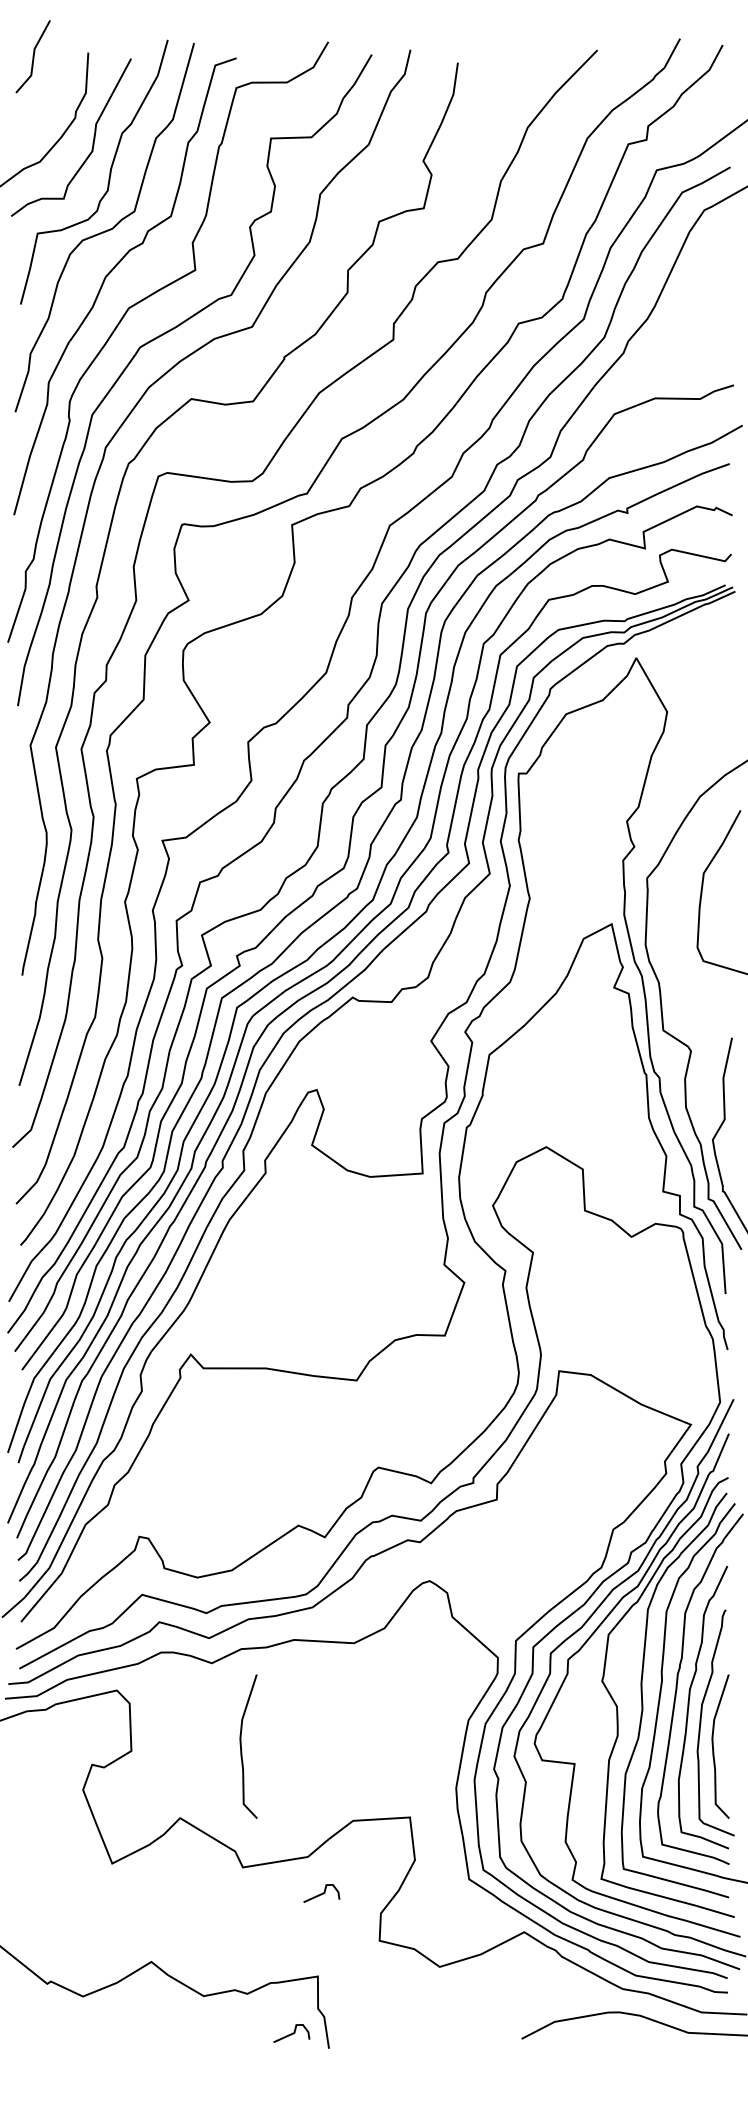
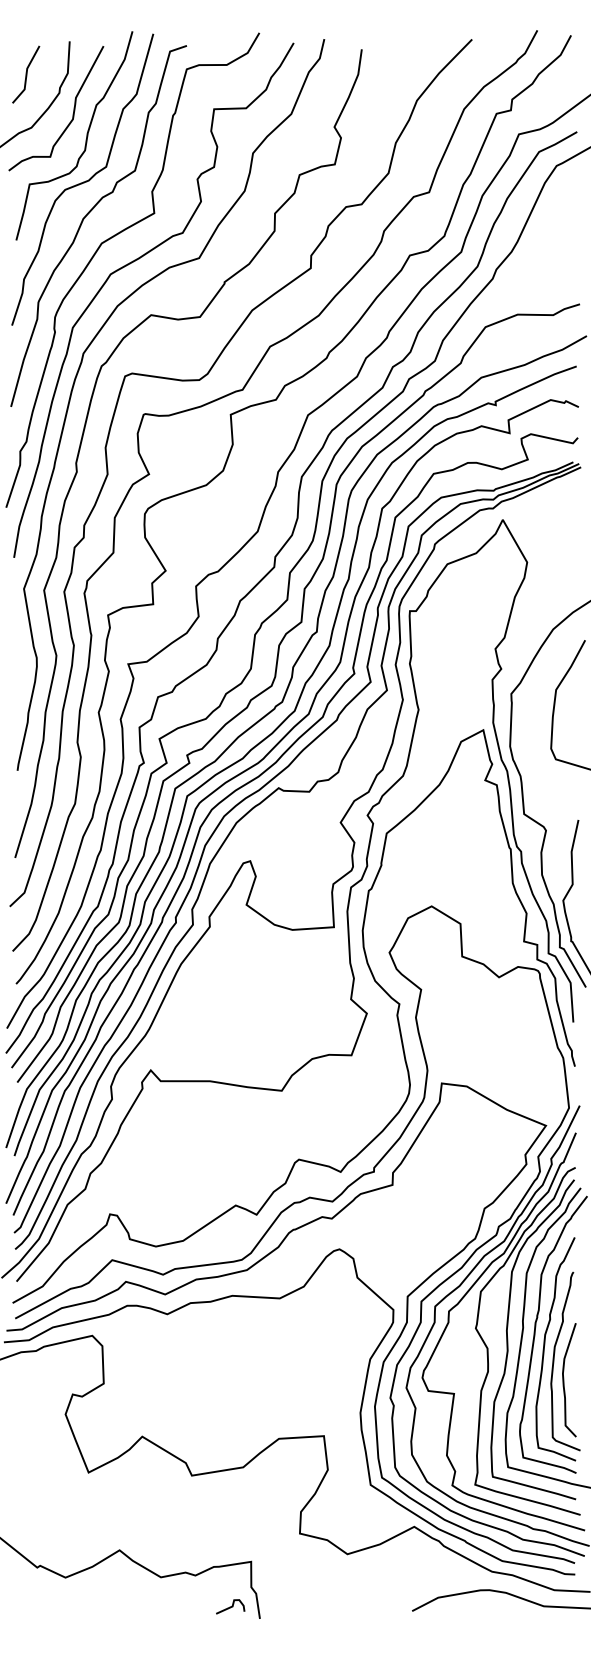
line: (32, 56) -> (25, 74), moved
curve: (241, 1746) -> (190, 1380), removed
curve: (321, 1893) -> (254, 1496), removed

